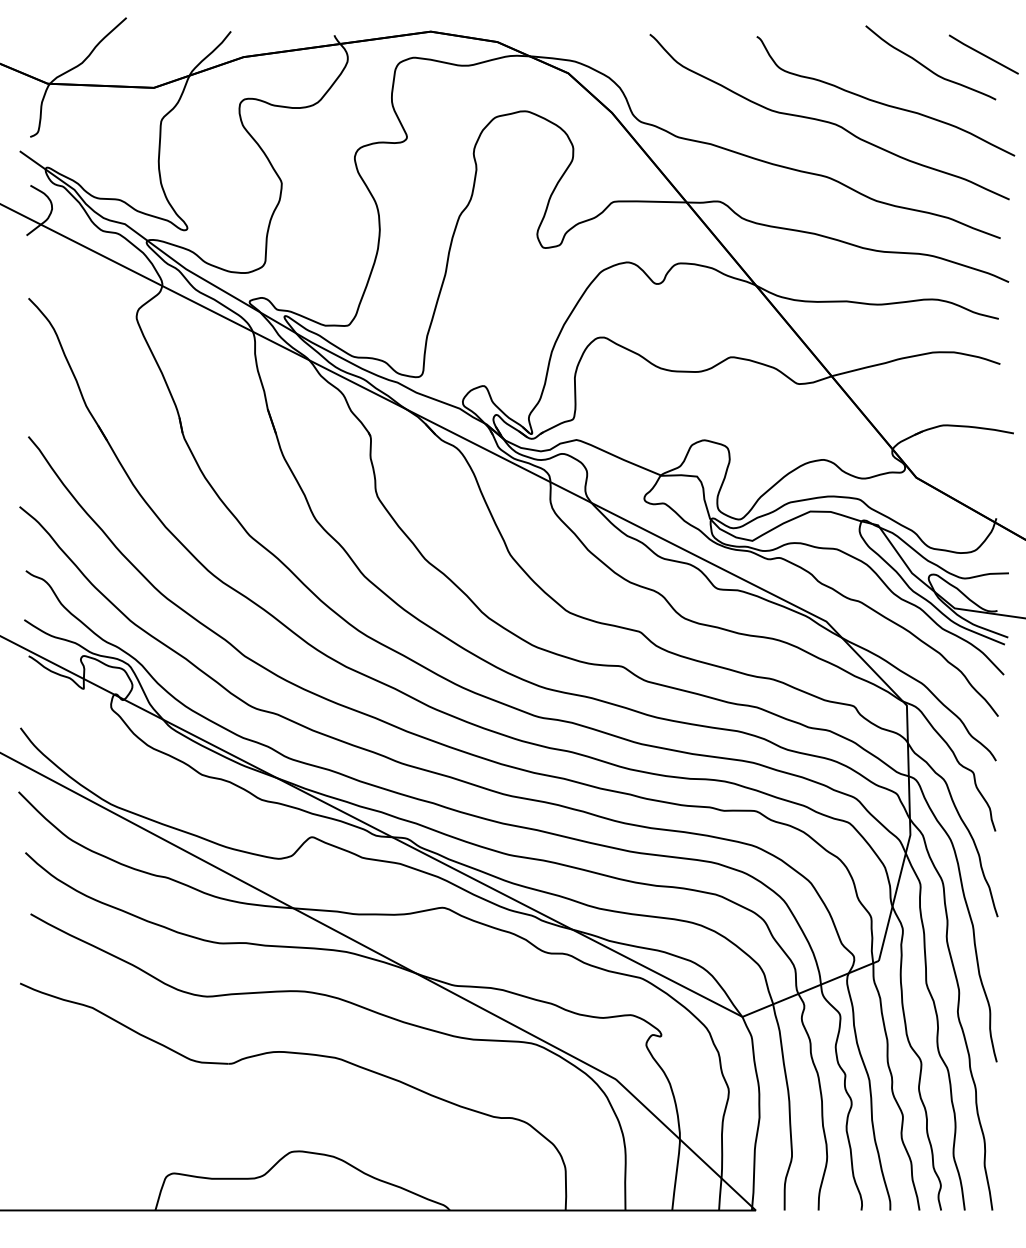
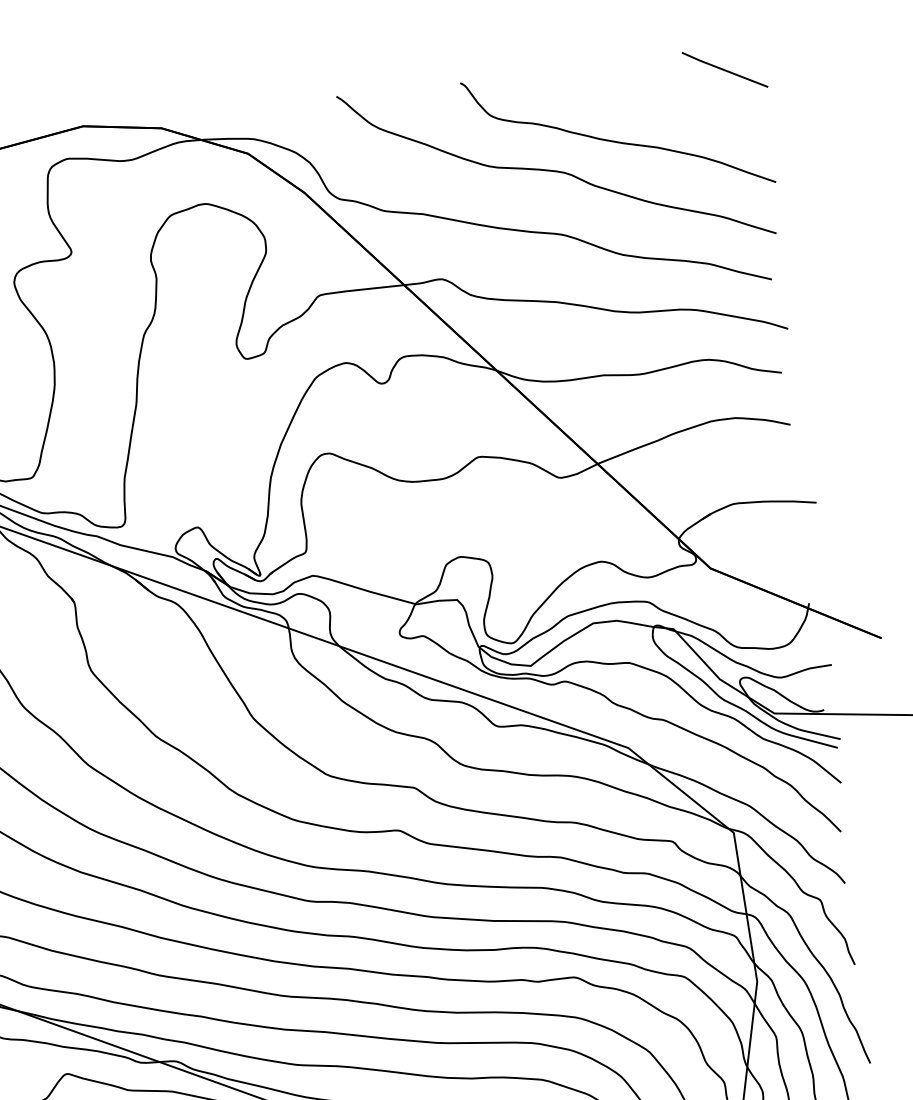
curve: (926, 66) -> (660, 92), removed

